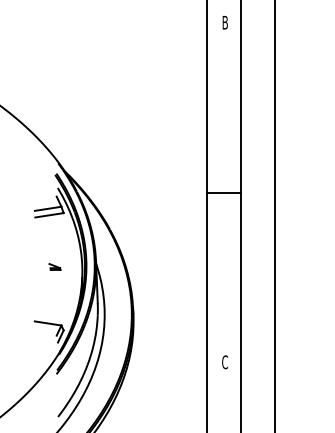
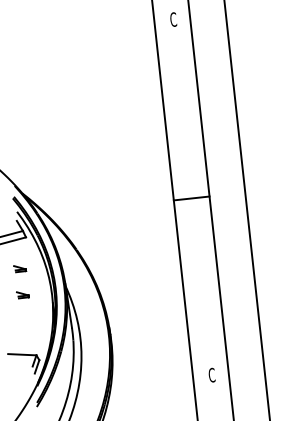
text: (225, 22) -> (173, 19), B -> C
part: (54, 241) -> (19, 268), added

